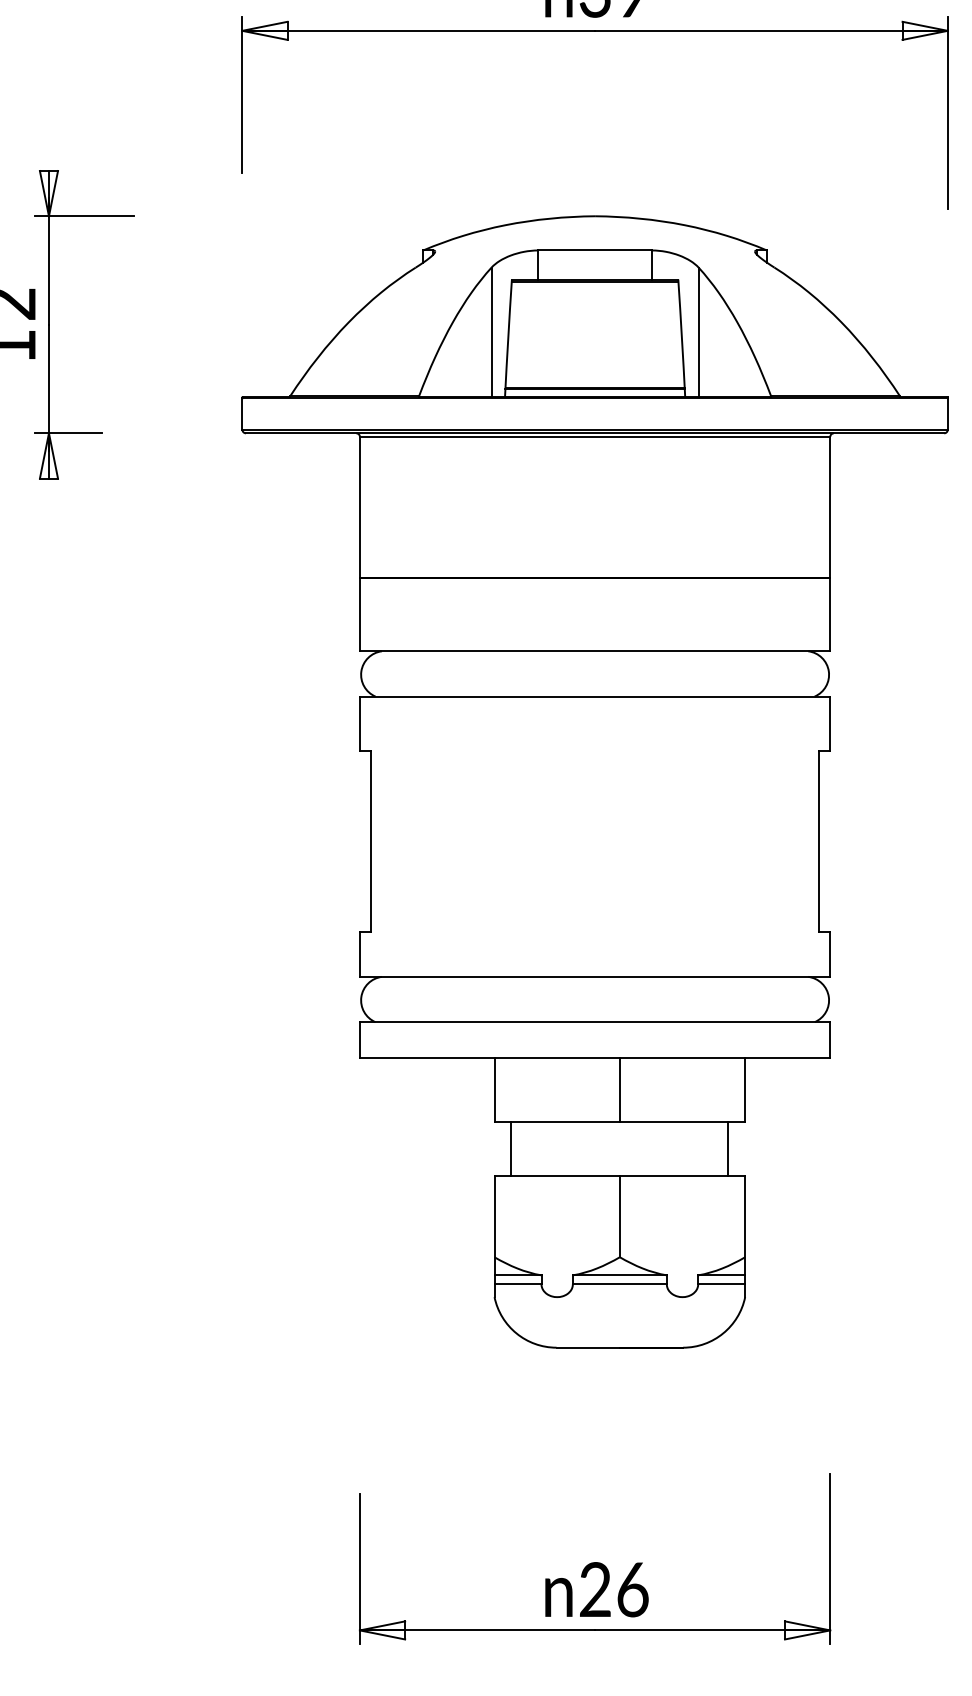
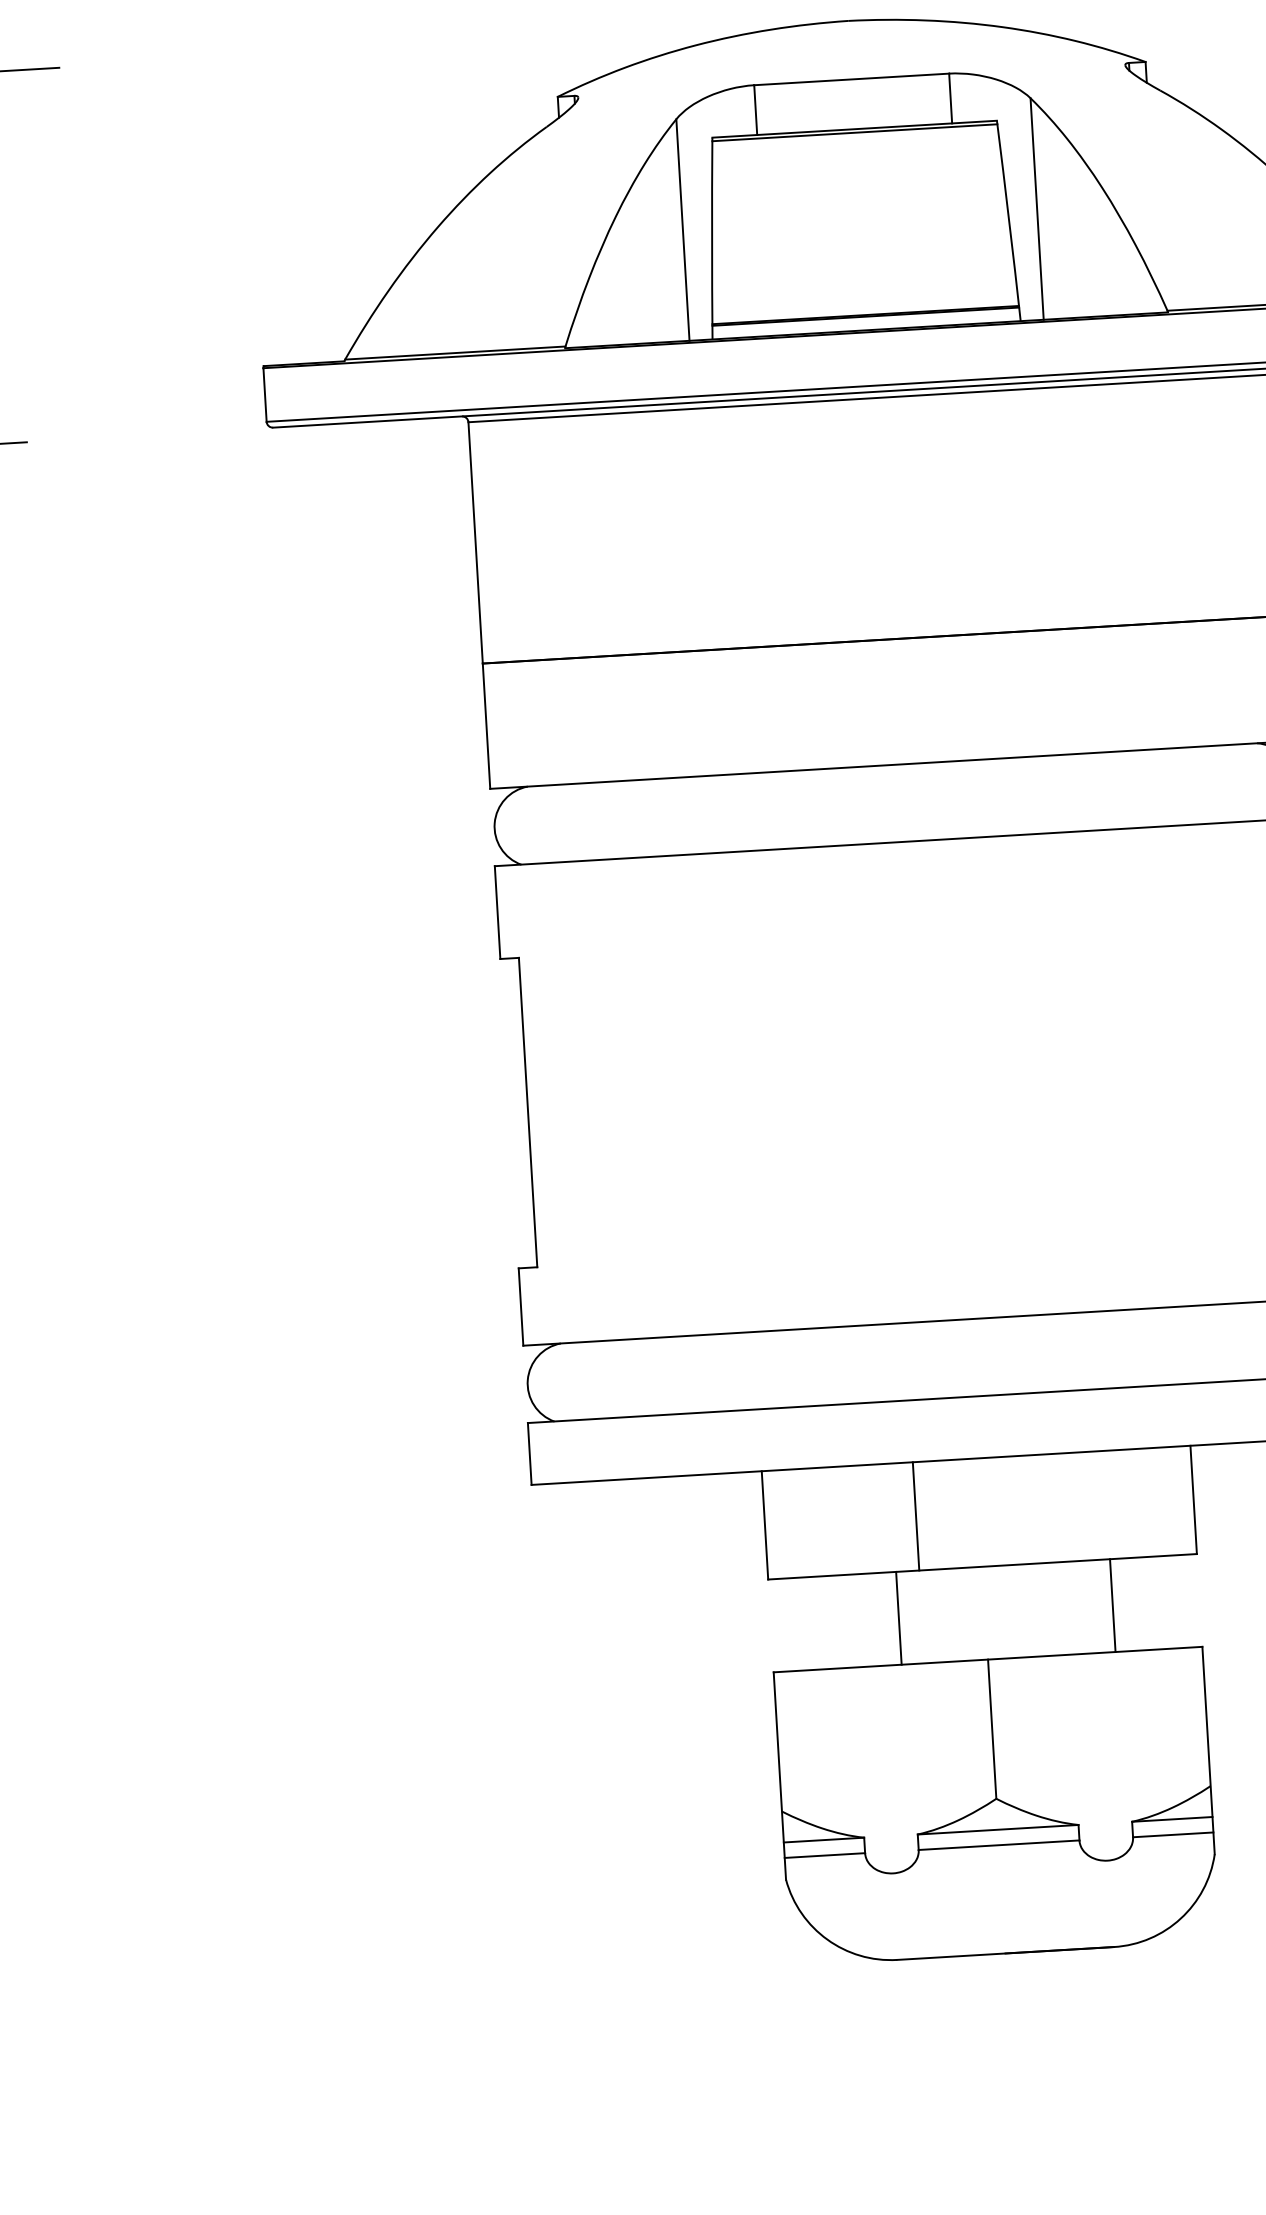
line: (619, 1089) -> (915, 1515), moved
line: (511, 1148) -> (899, 1617), moved
line: (728, 1148) -> (1112, 1605), moved

